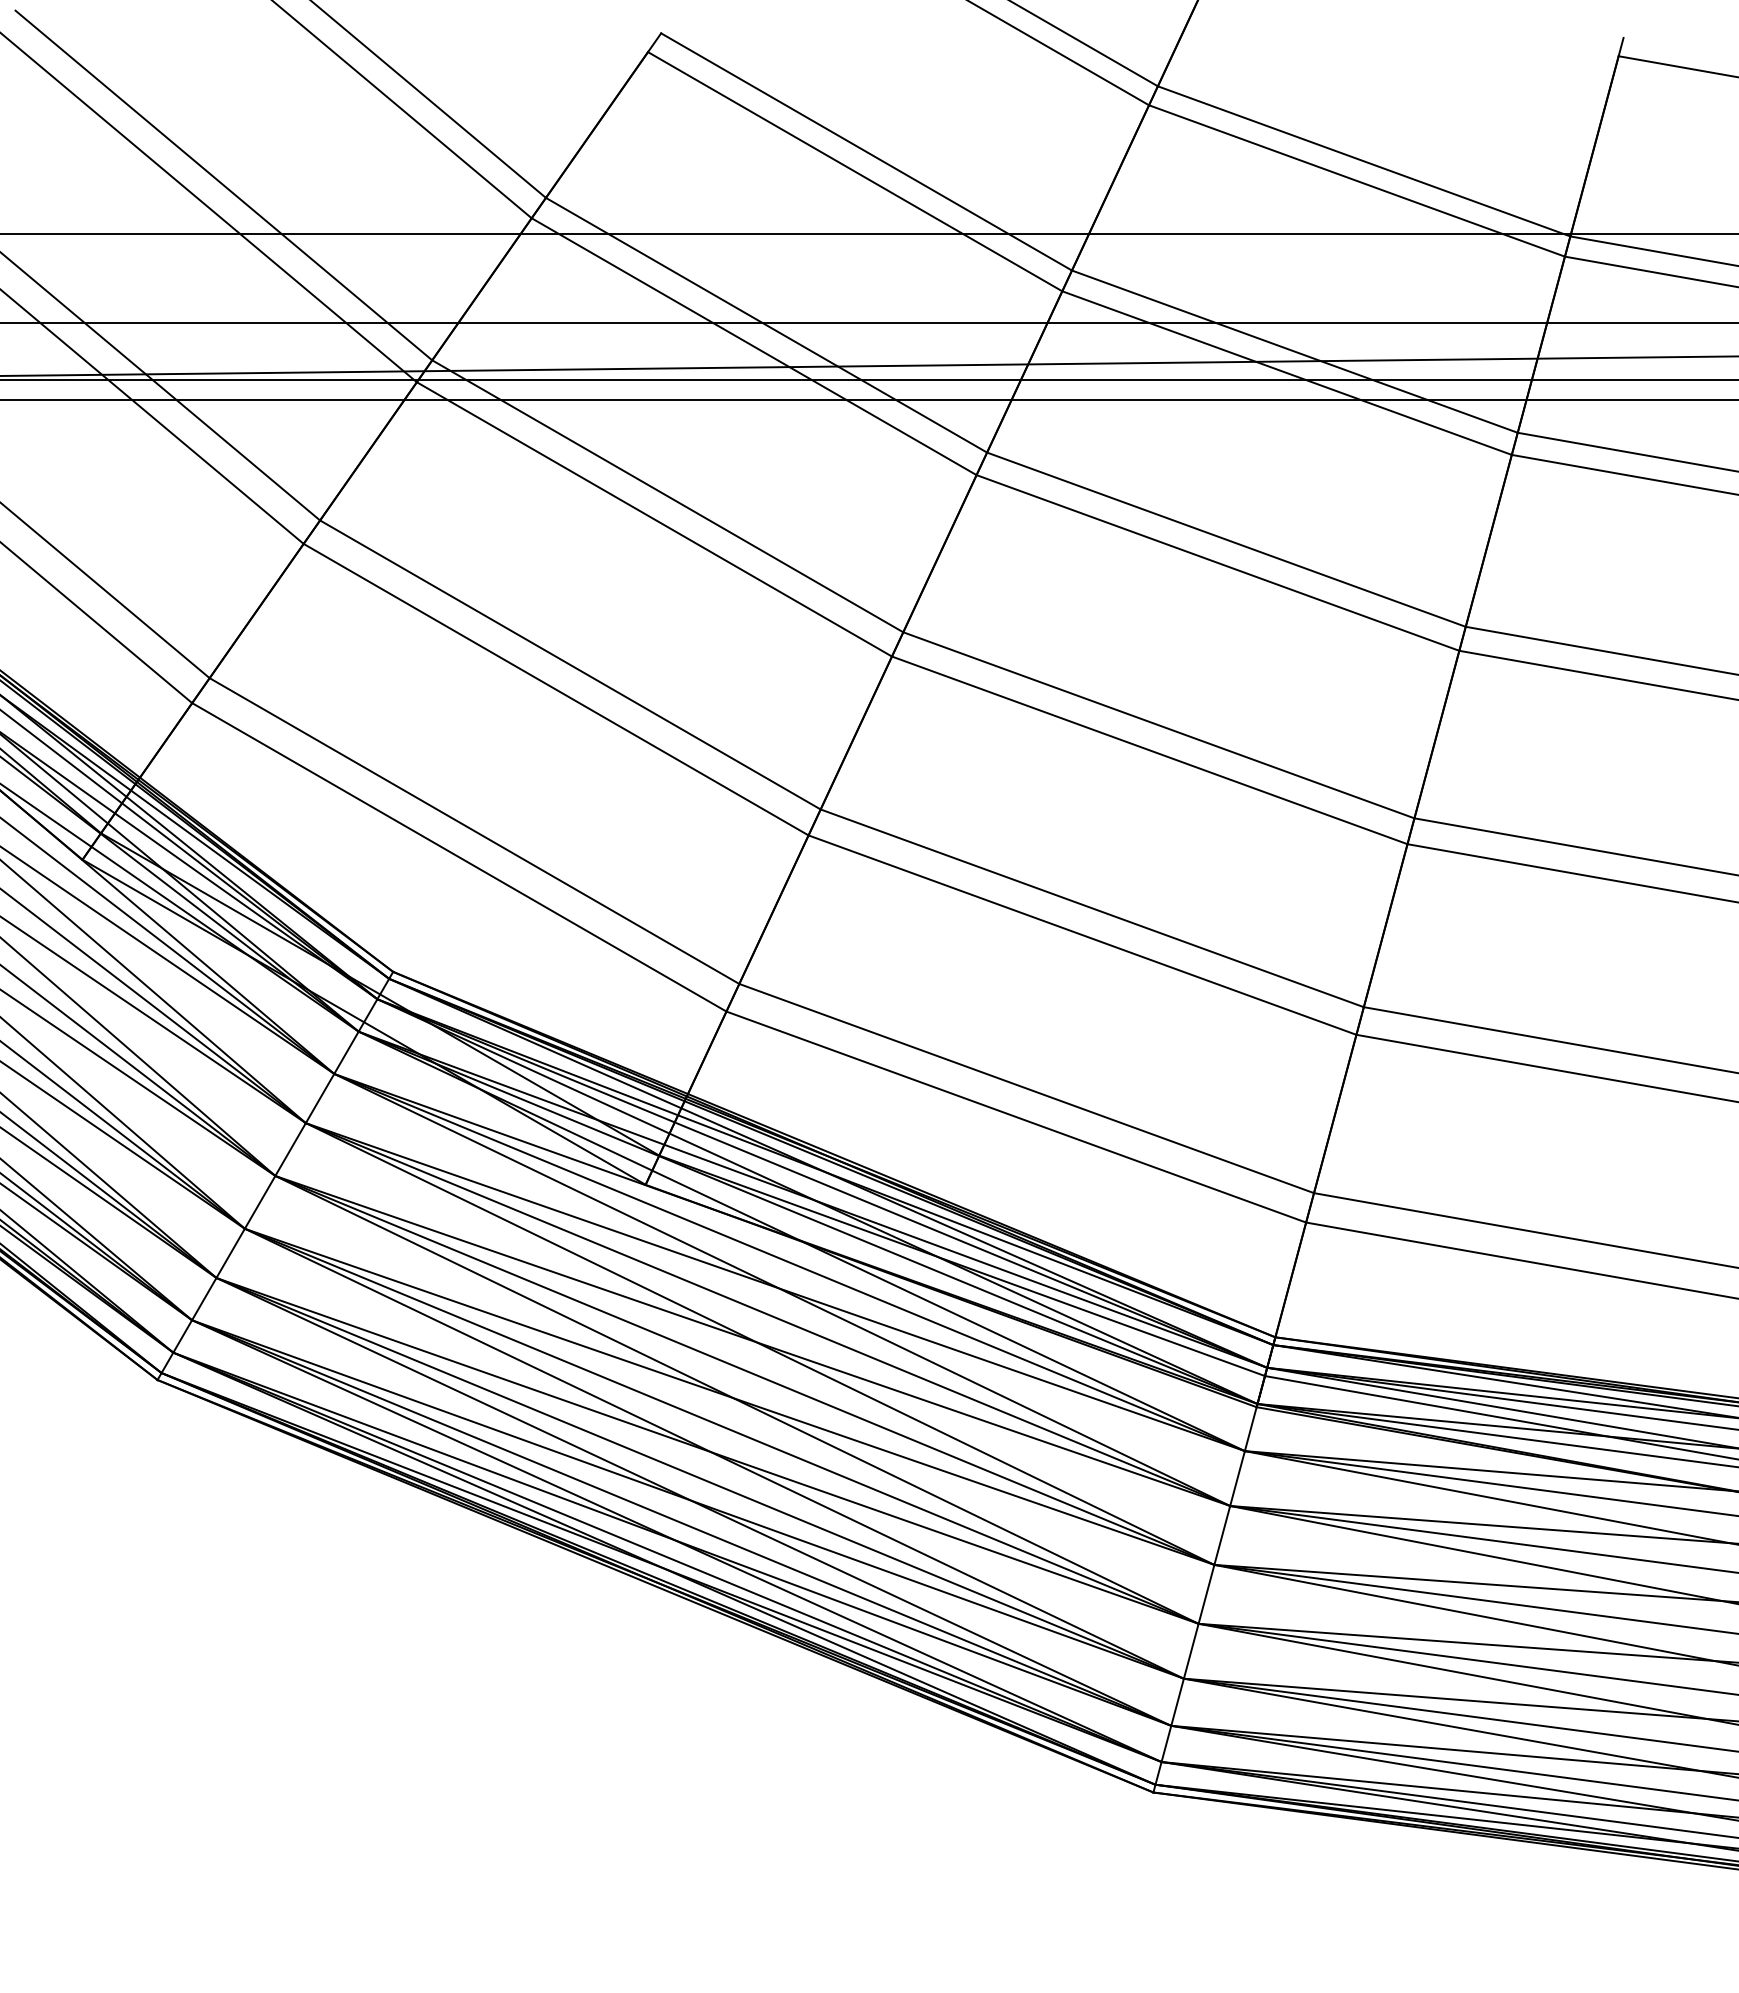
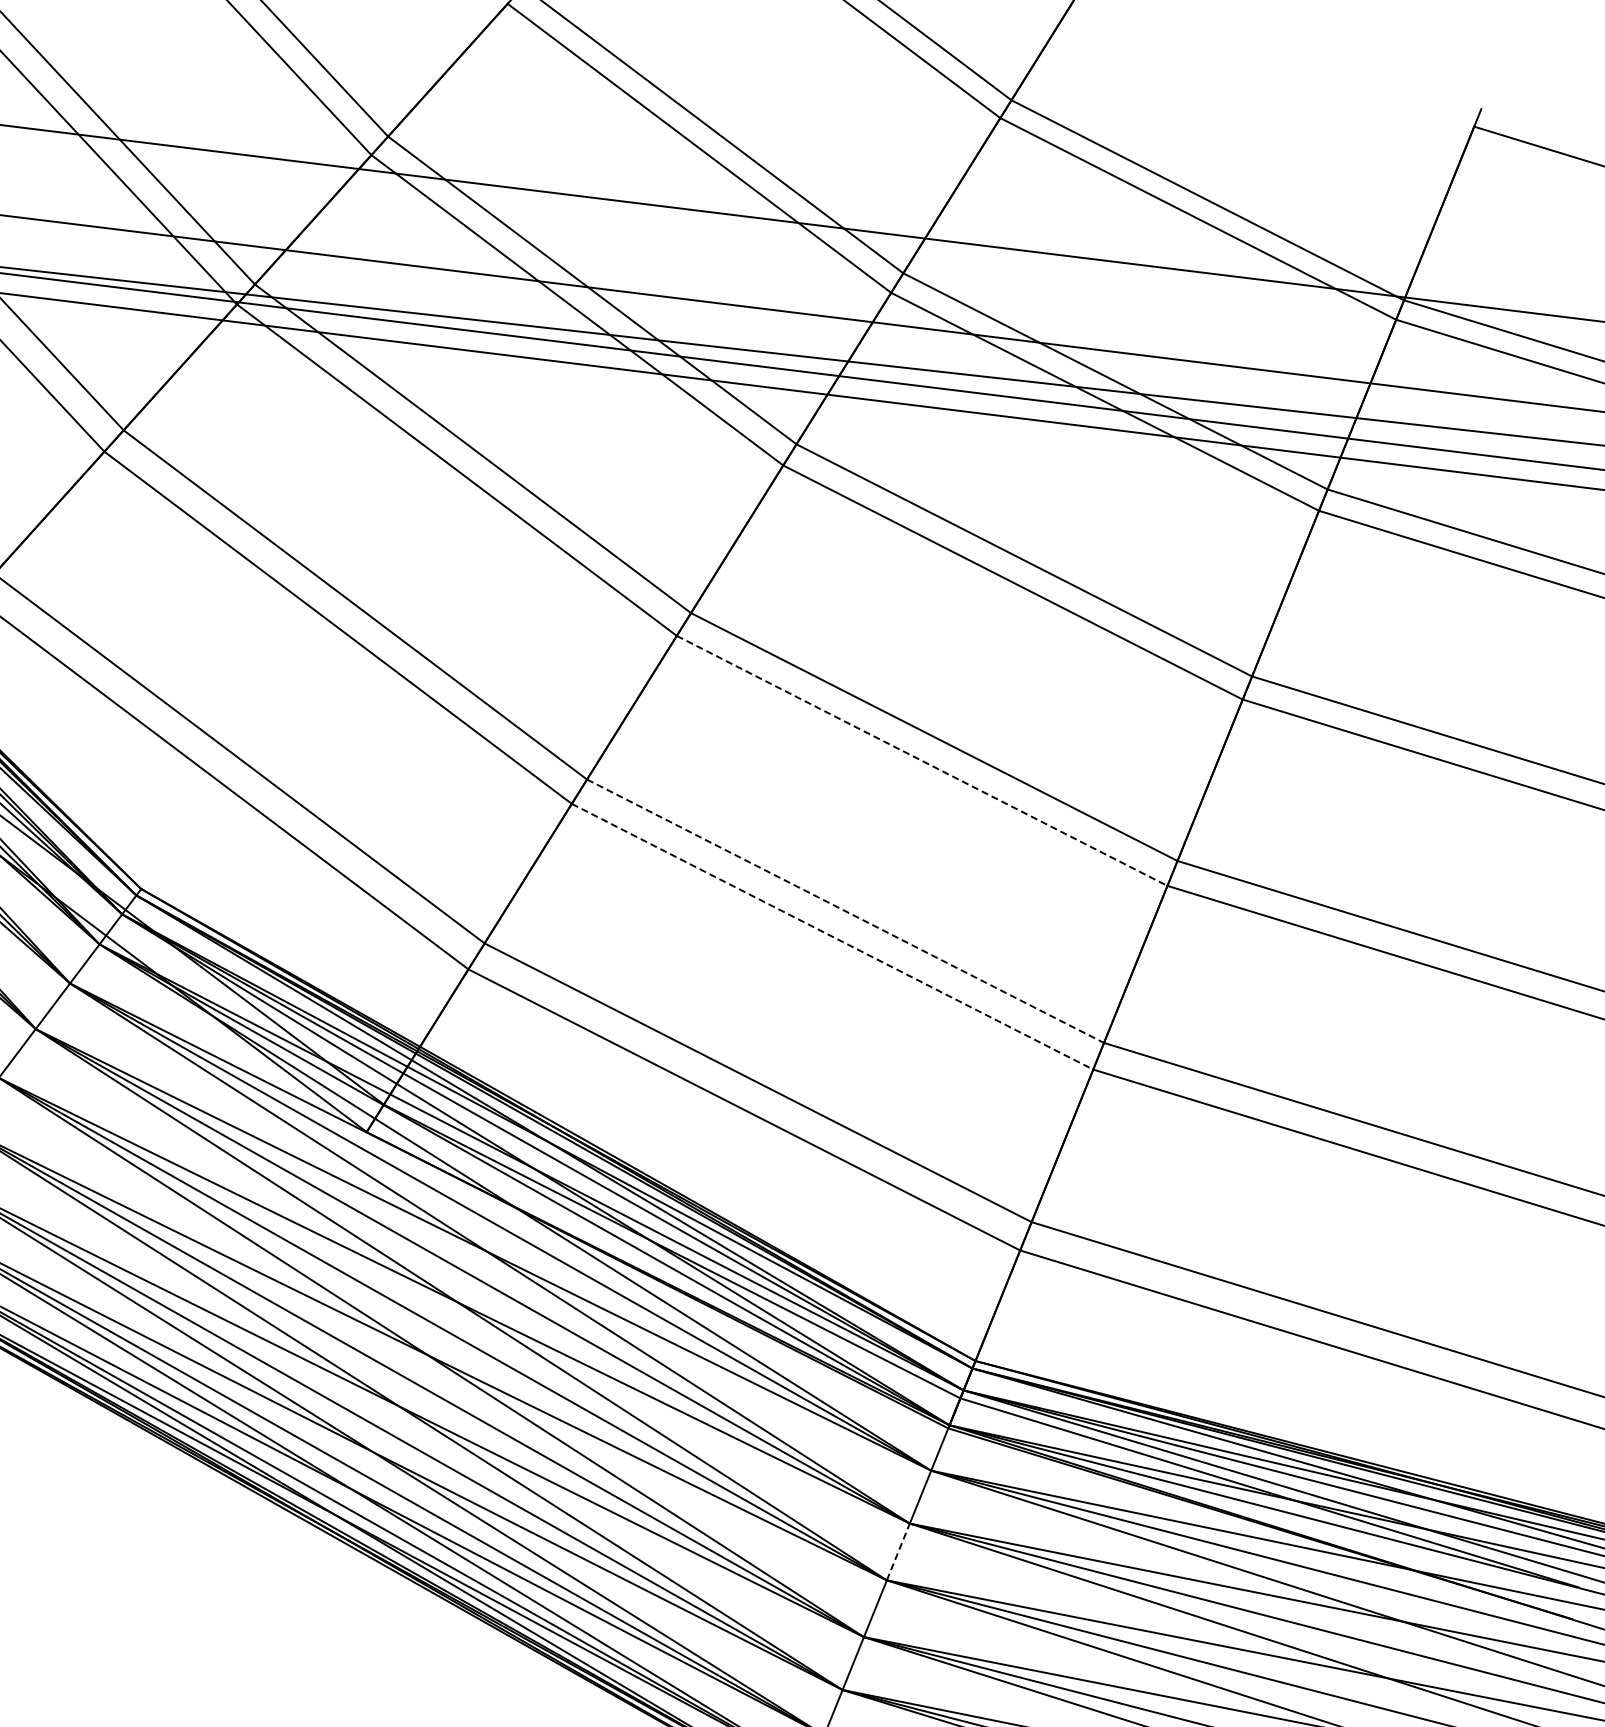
line: (1150, 750) -> (922, 761), solid -> dashed
line: (1092, 908) -> (845, 911), solid -> dashed
line: (1082, 935) -> (832, 937), solid -> dashed
line: (1222, 1534) -> (898, 1551), solid -> dashed

